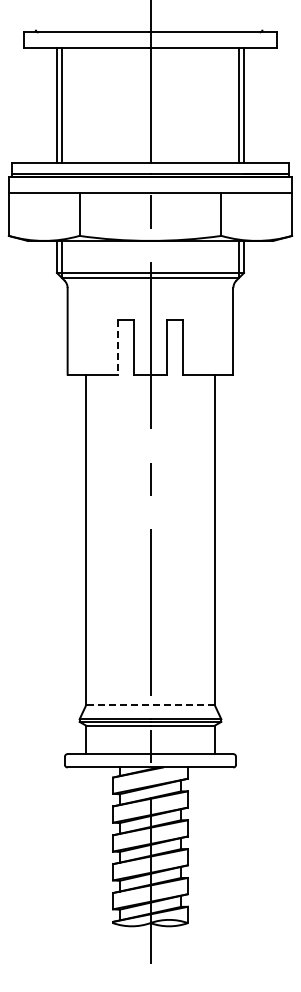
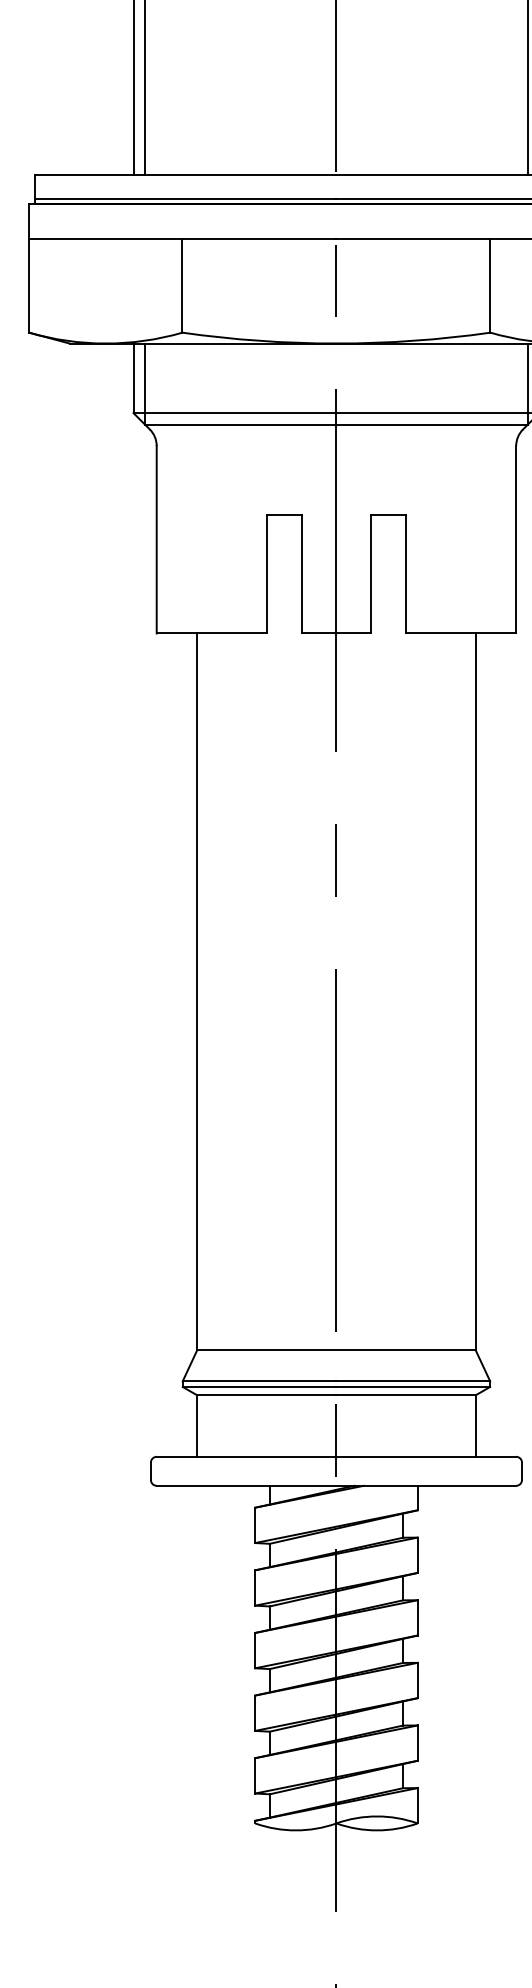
line: (118, 347) -> (267, 574), dashed -> solid
line: (150, 704) -> (336, 1349), dashed -> solid

